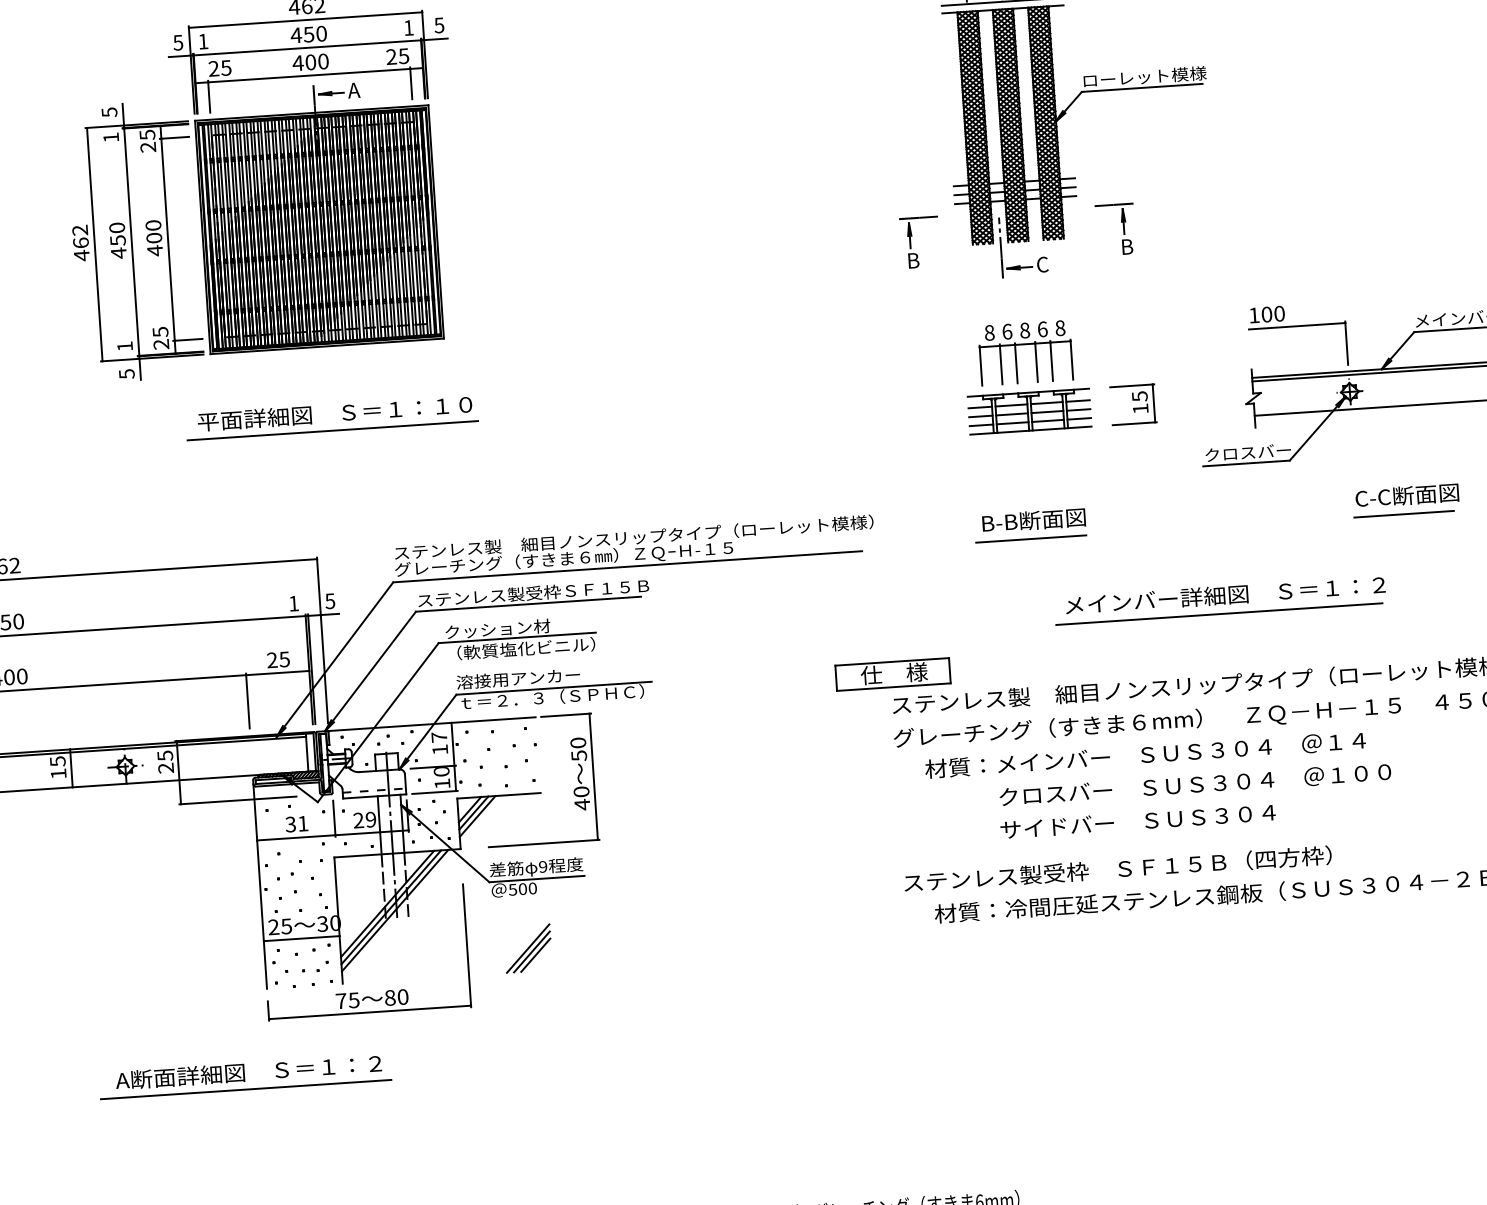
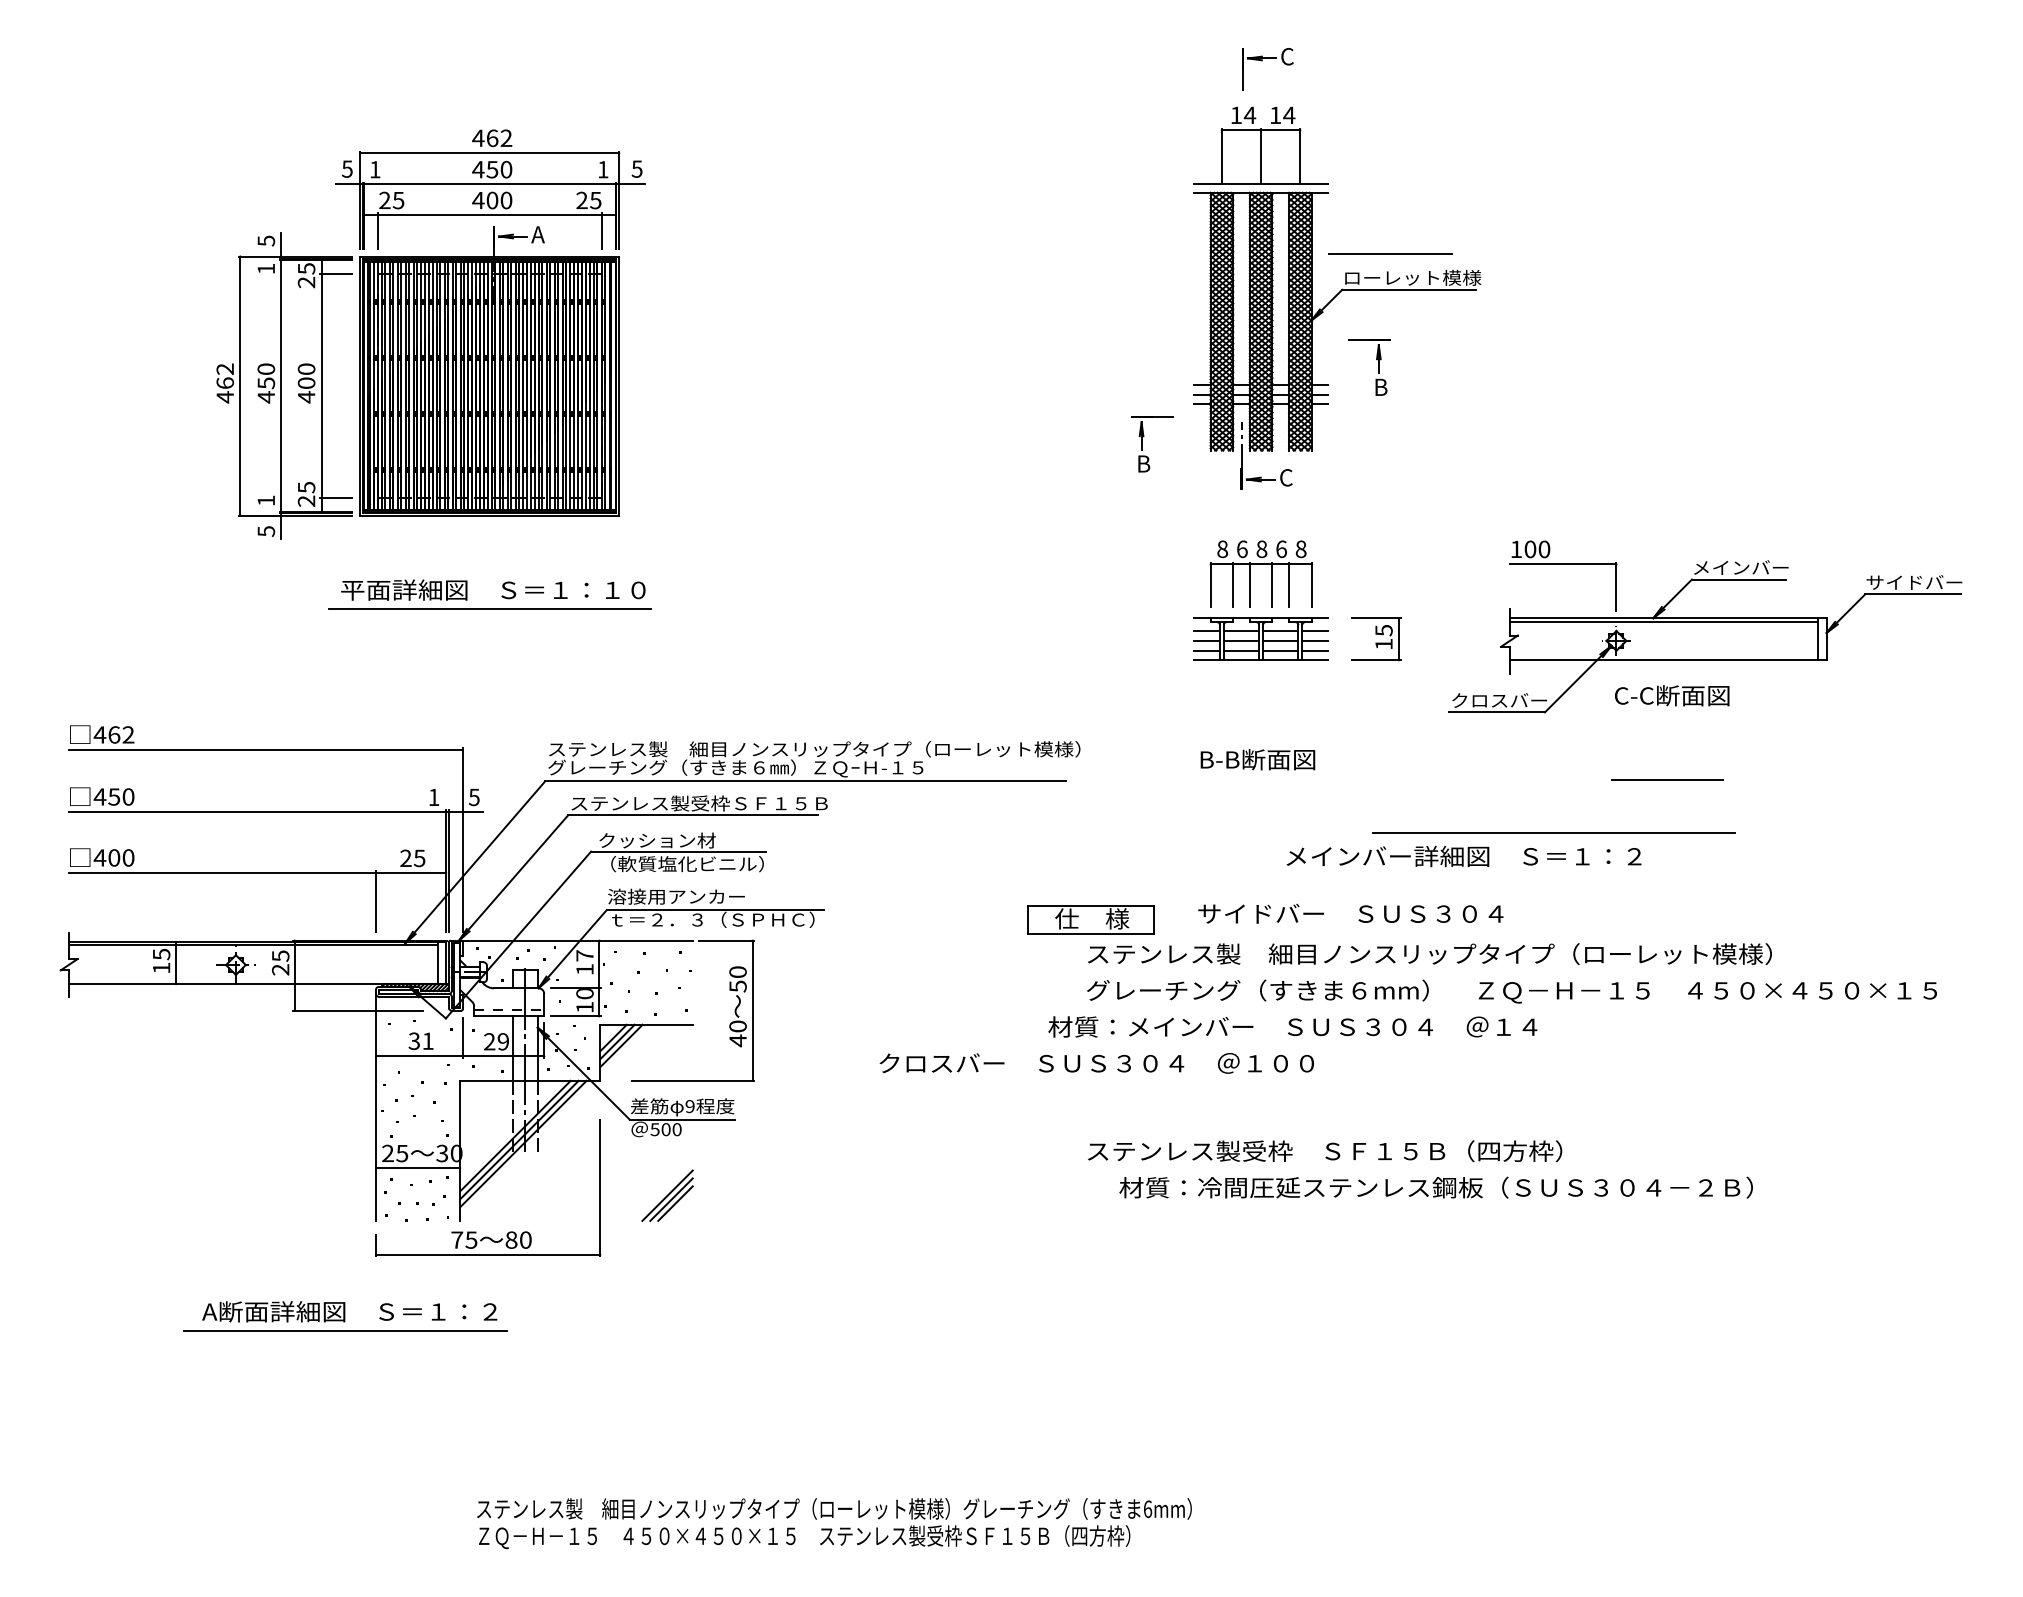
part: (1123, 229) -> (1378, 367), moved
text: (1407, 495) -> (1672, 695), moved
line: (1031, 538) -> (1390, 253), moved
line: (1219, 613) -> (1553, 832), moved
text: (1145, 754) -> (1292, 1026), moved
text: (1195, 784) -> (1096, 1063), moved
text: (1137, 821) -> (1350, 913), moved

